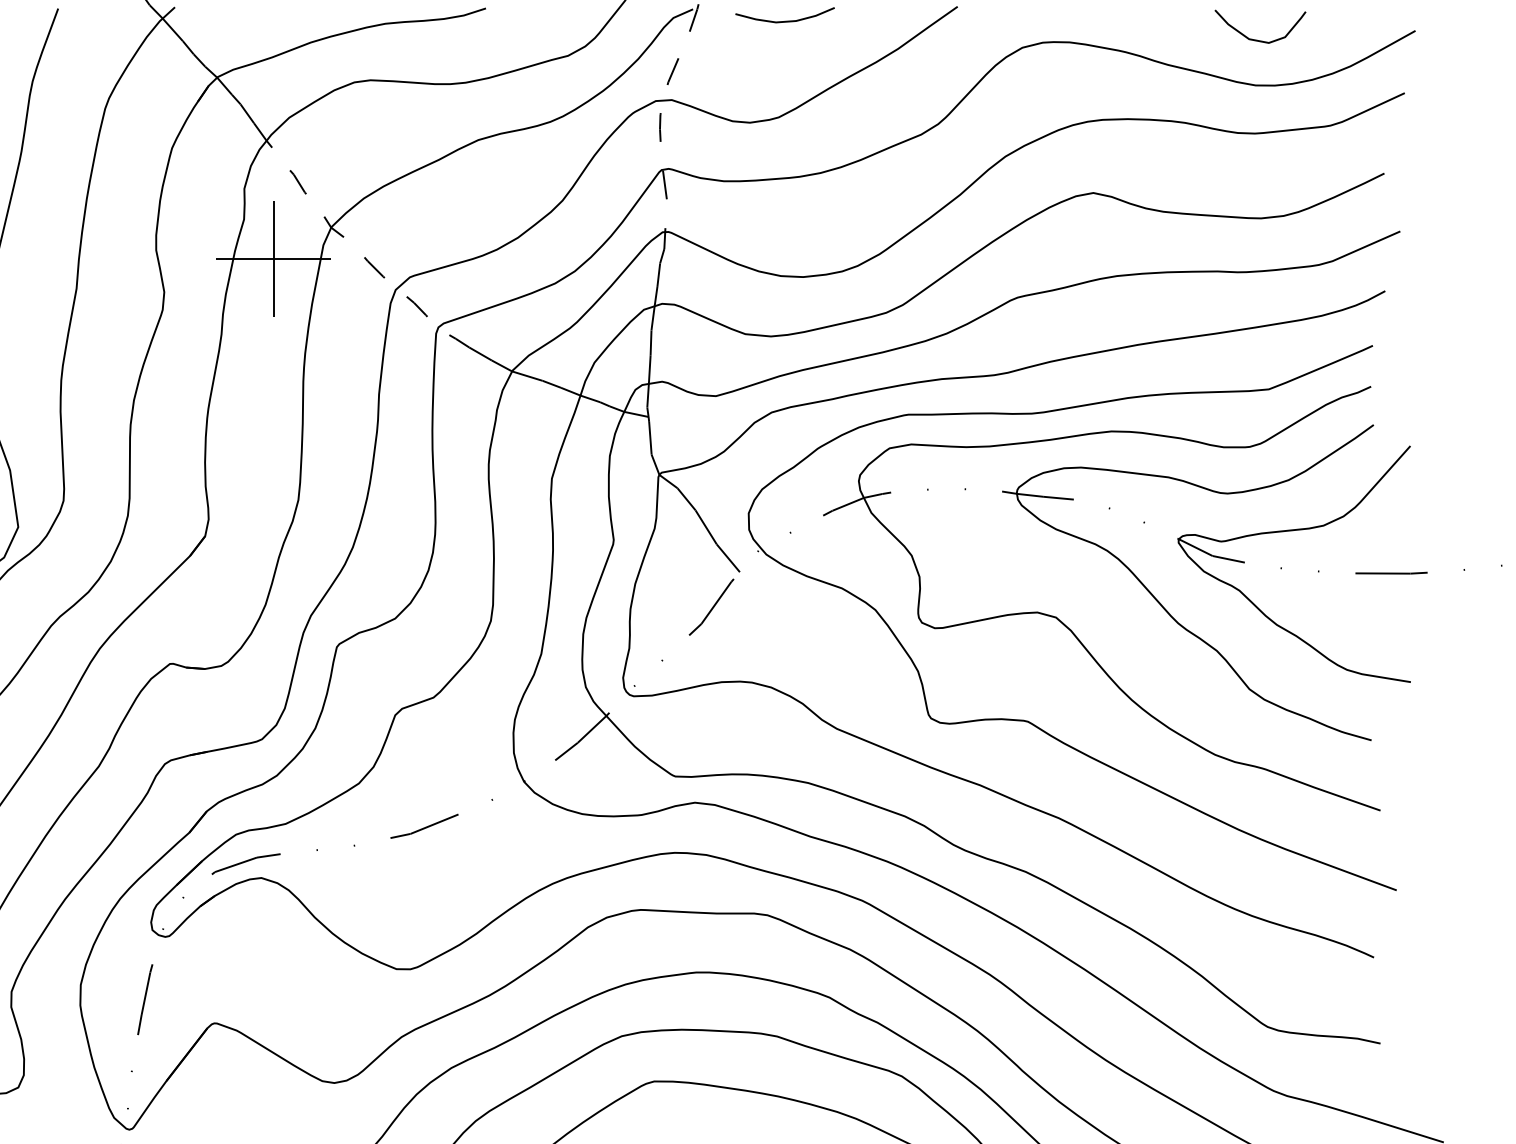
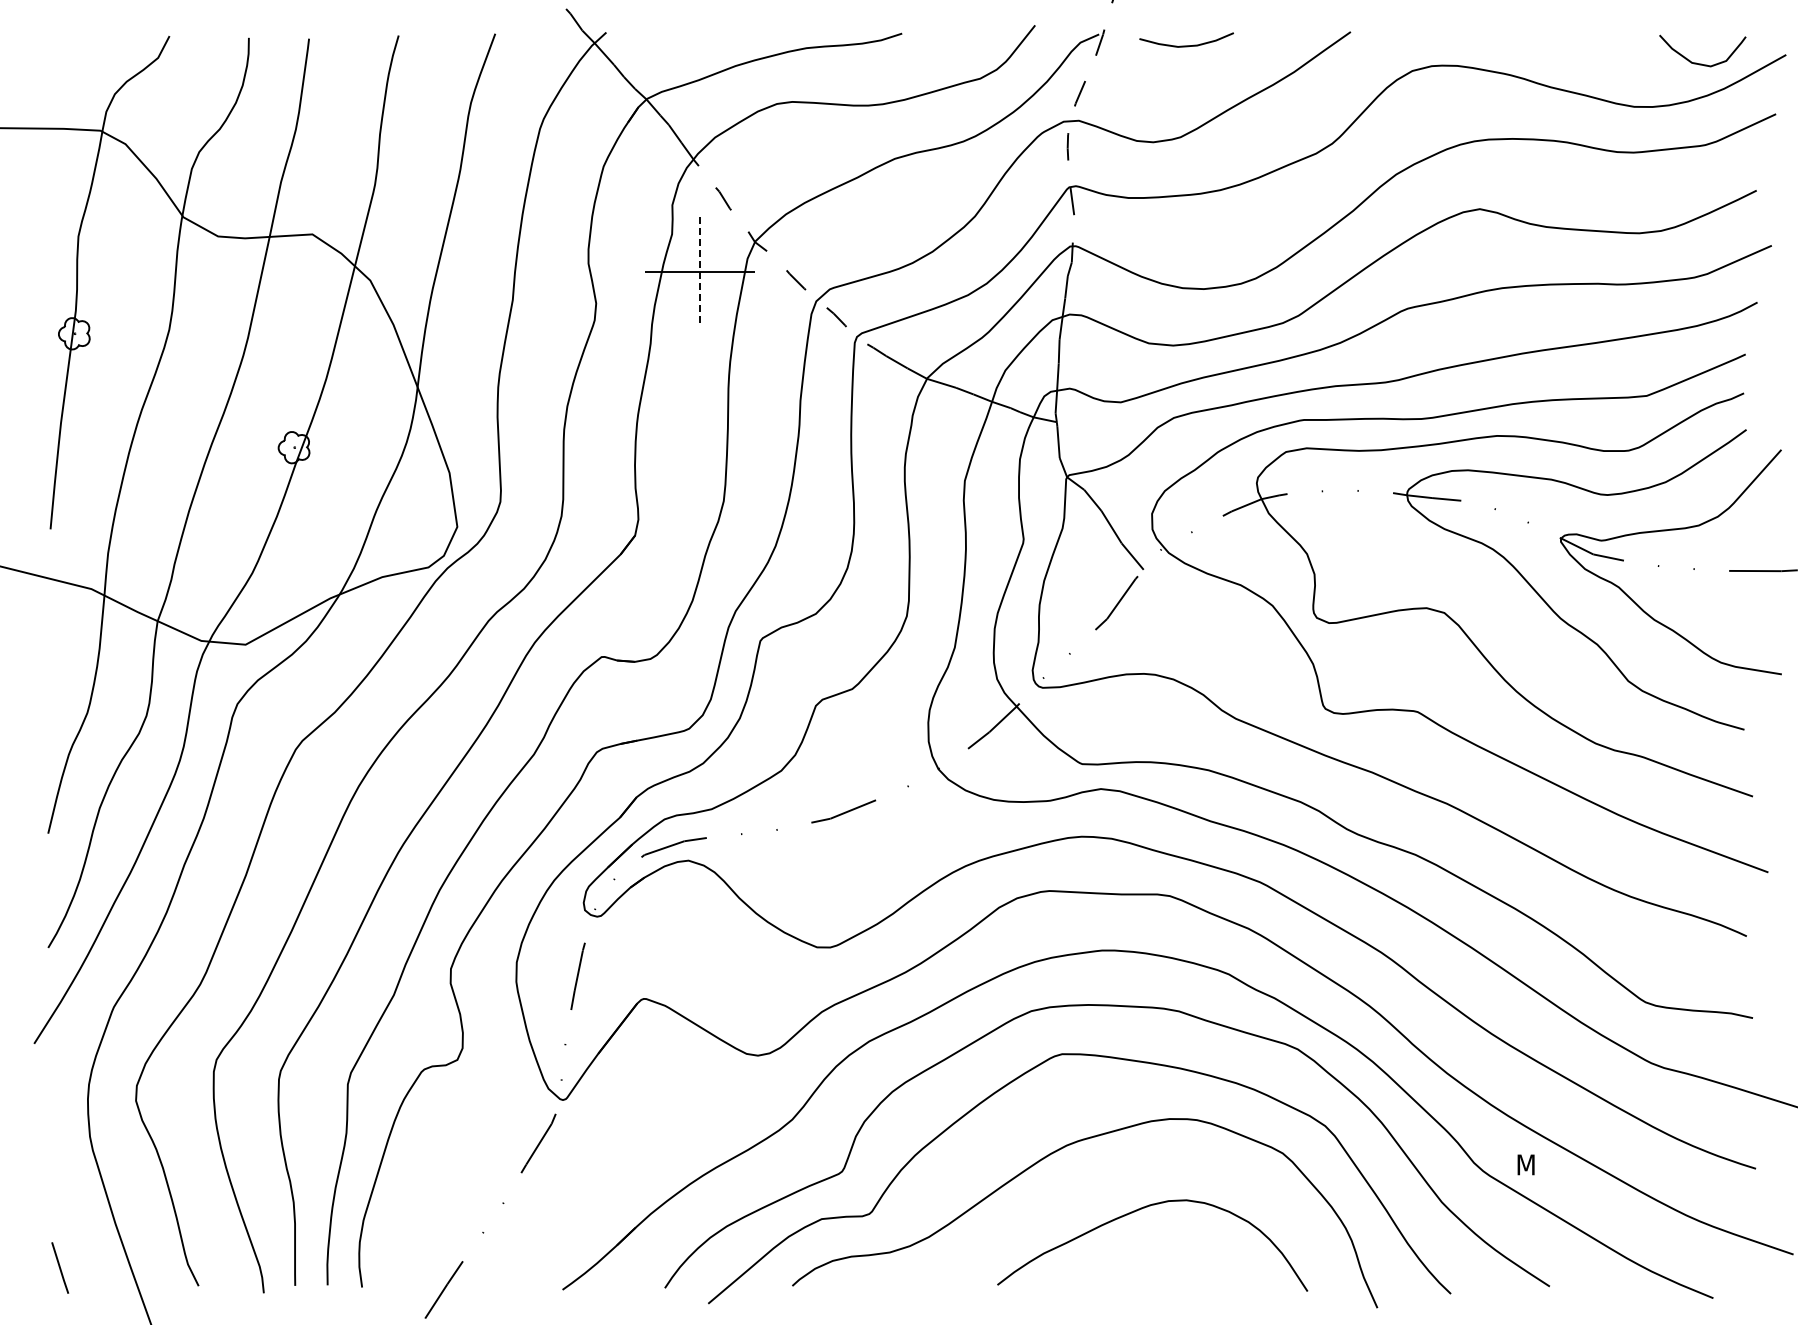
curve: (1259, 39) -> (1701, 63), moved
line: (273, 258) -> (700, 271), solid -> dashed

